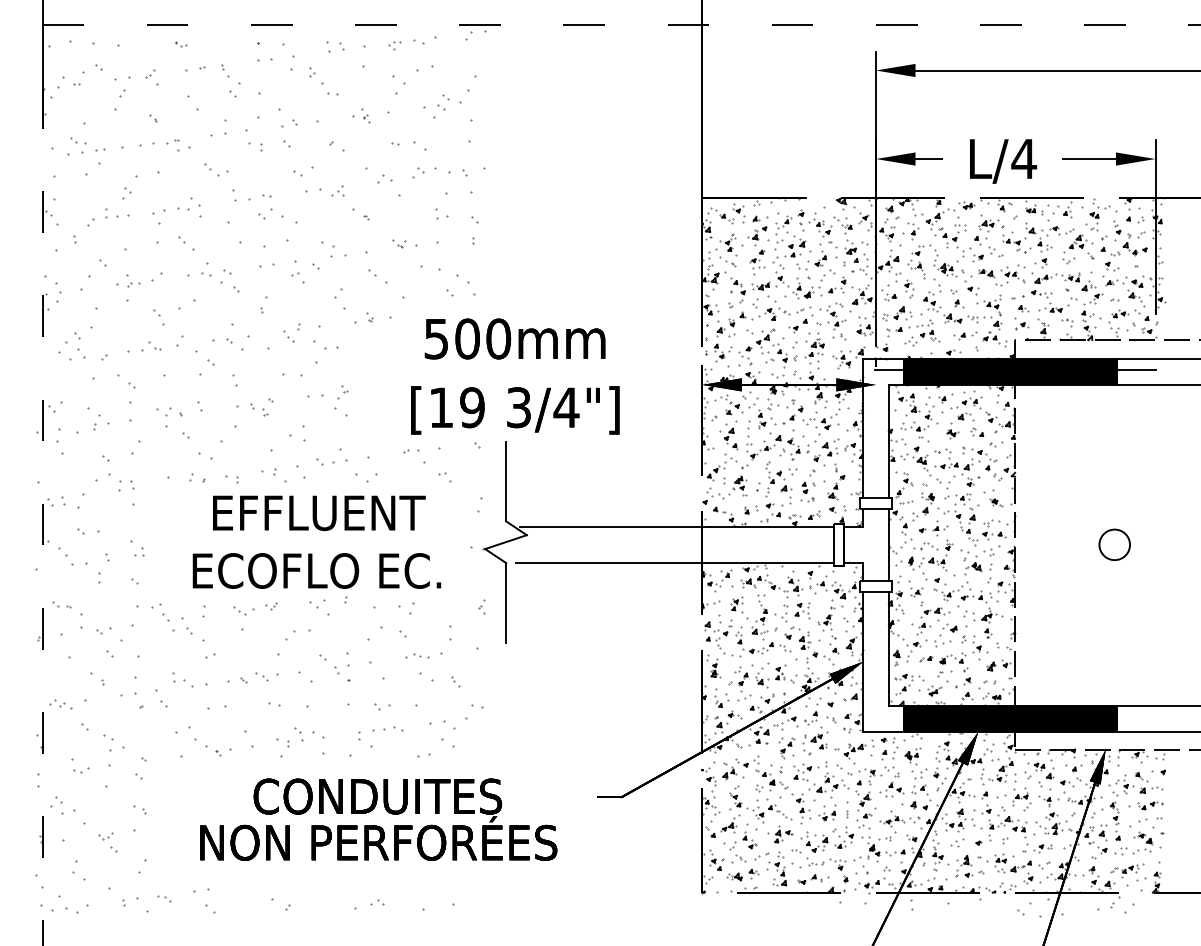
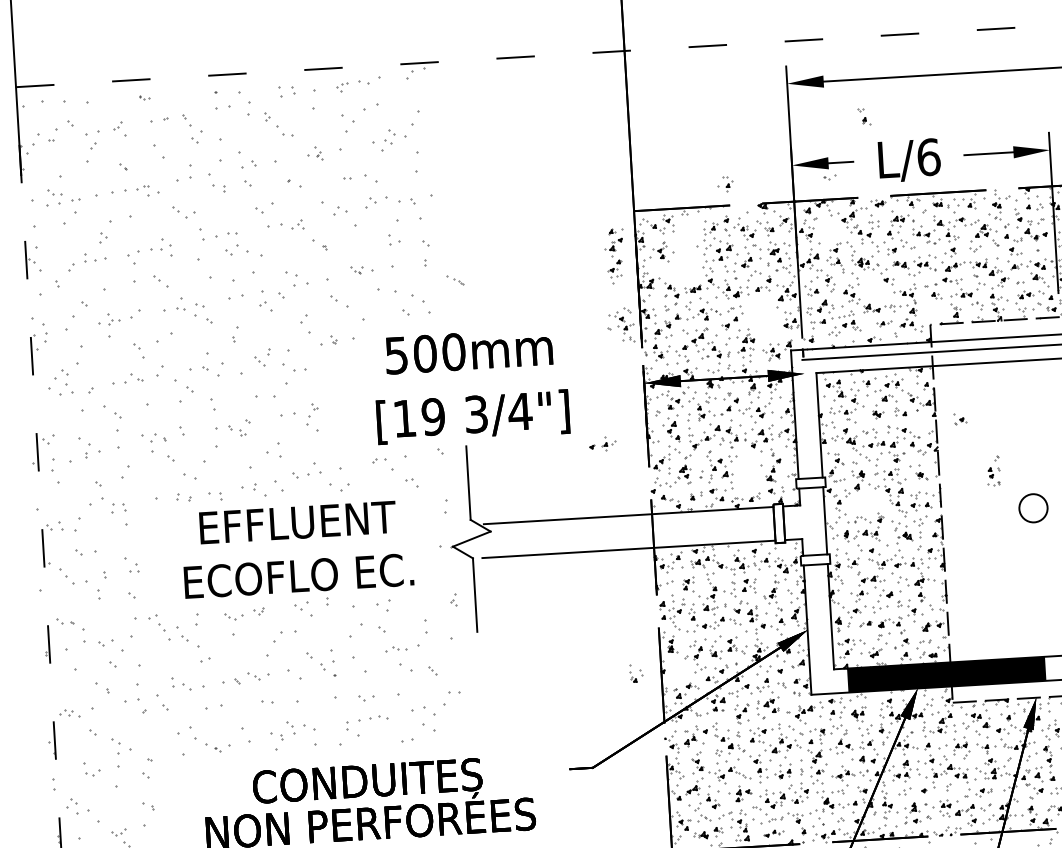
text: (1024, 158) -> (929, 156), L/4 -> L/6
part: (910, 231) -> (725, 184), moved
part: (757, 245) -> (614, 256), moved
part: (727, 261) -> (455, 280), moved
part: (957, 298) -> (864, 116), moved
part: (831, 321) -> (620, 326), moved
part: (1021, 323) -> (960, 418), moved
part: (965, 335) -> (884, 323), size x0.7
fill: (1010, 371) -> (927, 354), removed
part: (996, 444) -> (830, 177), moved
part: (807, 485) -> (993, 470), moved
part: (933, 528) -> (602, 444), moved
part: (721, 697) -> (635, 673), moved
part: (813, 879) -> (773, 833), size x0.7

